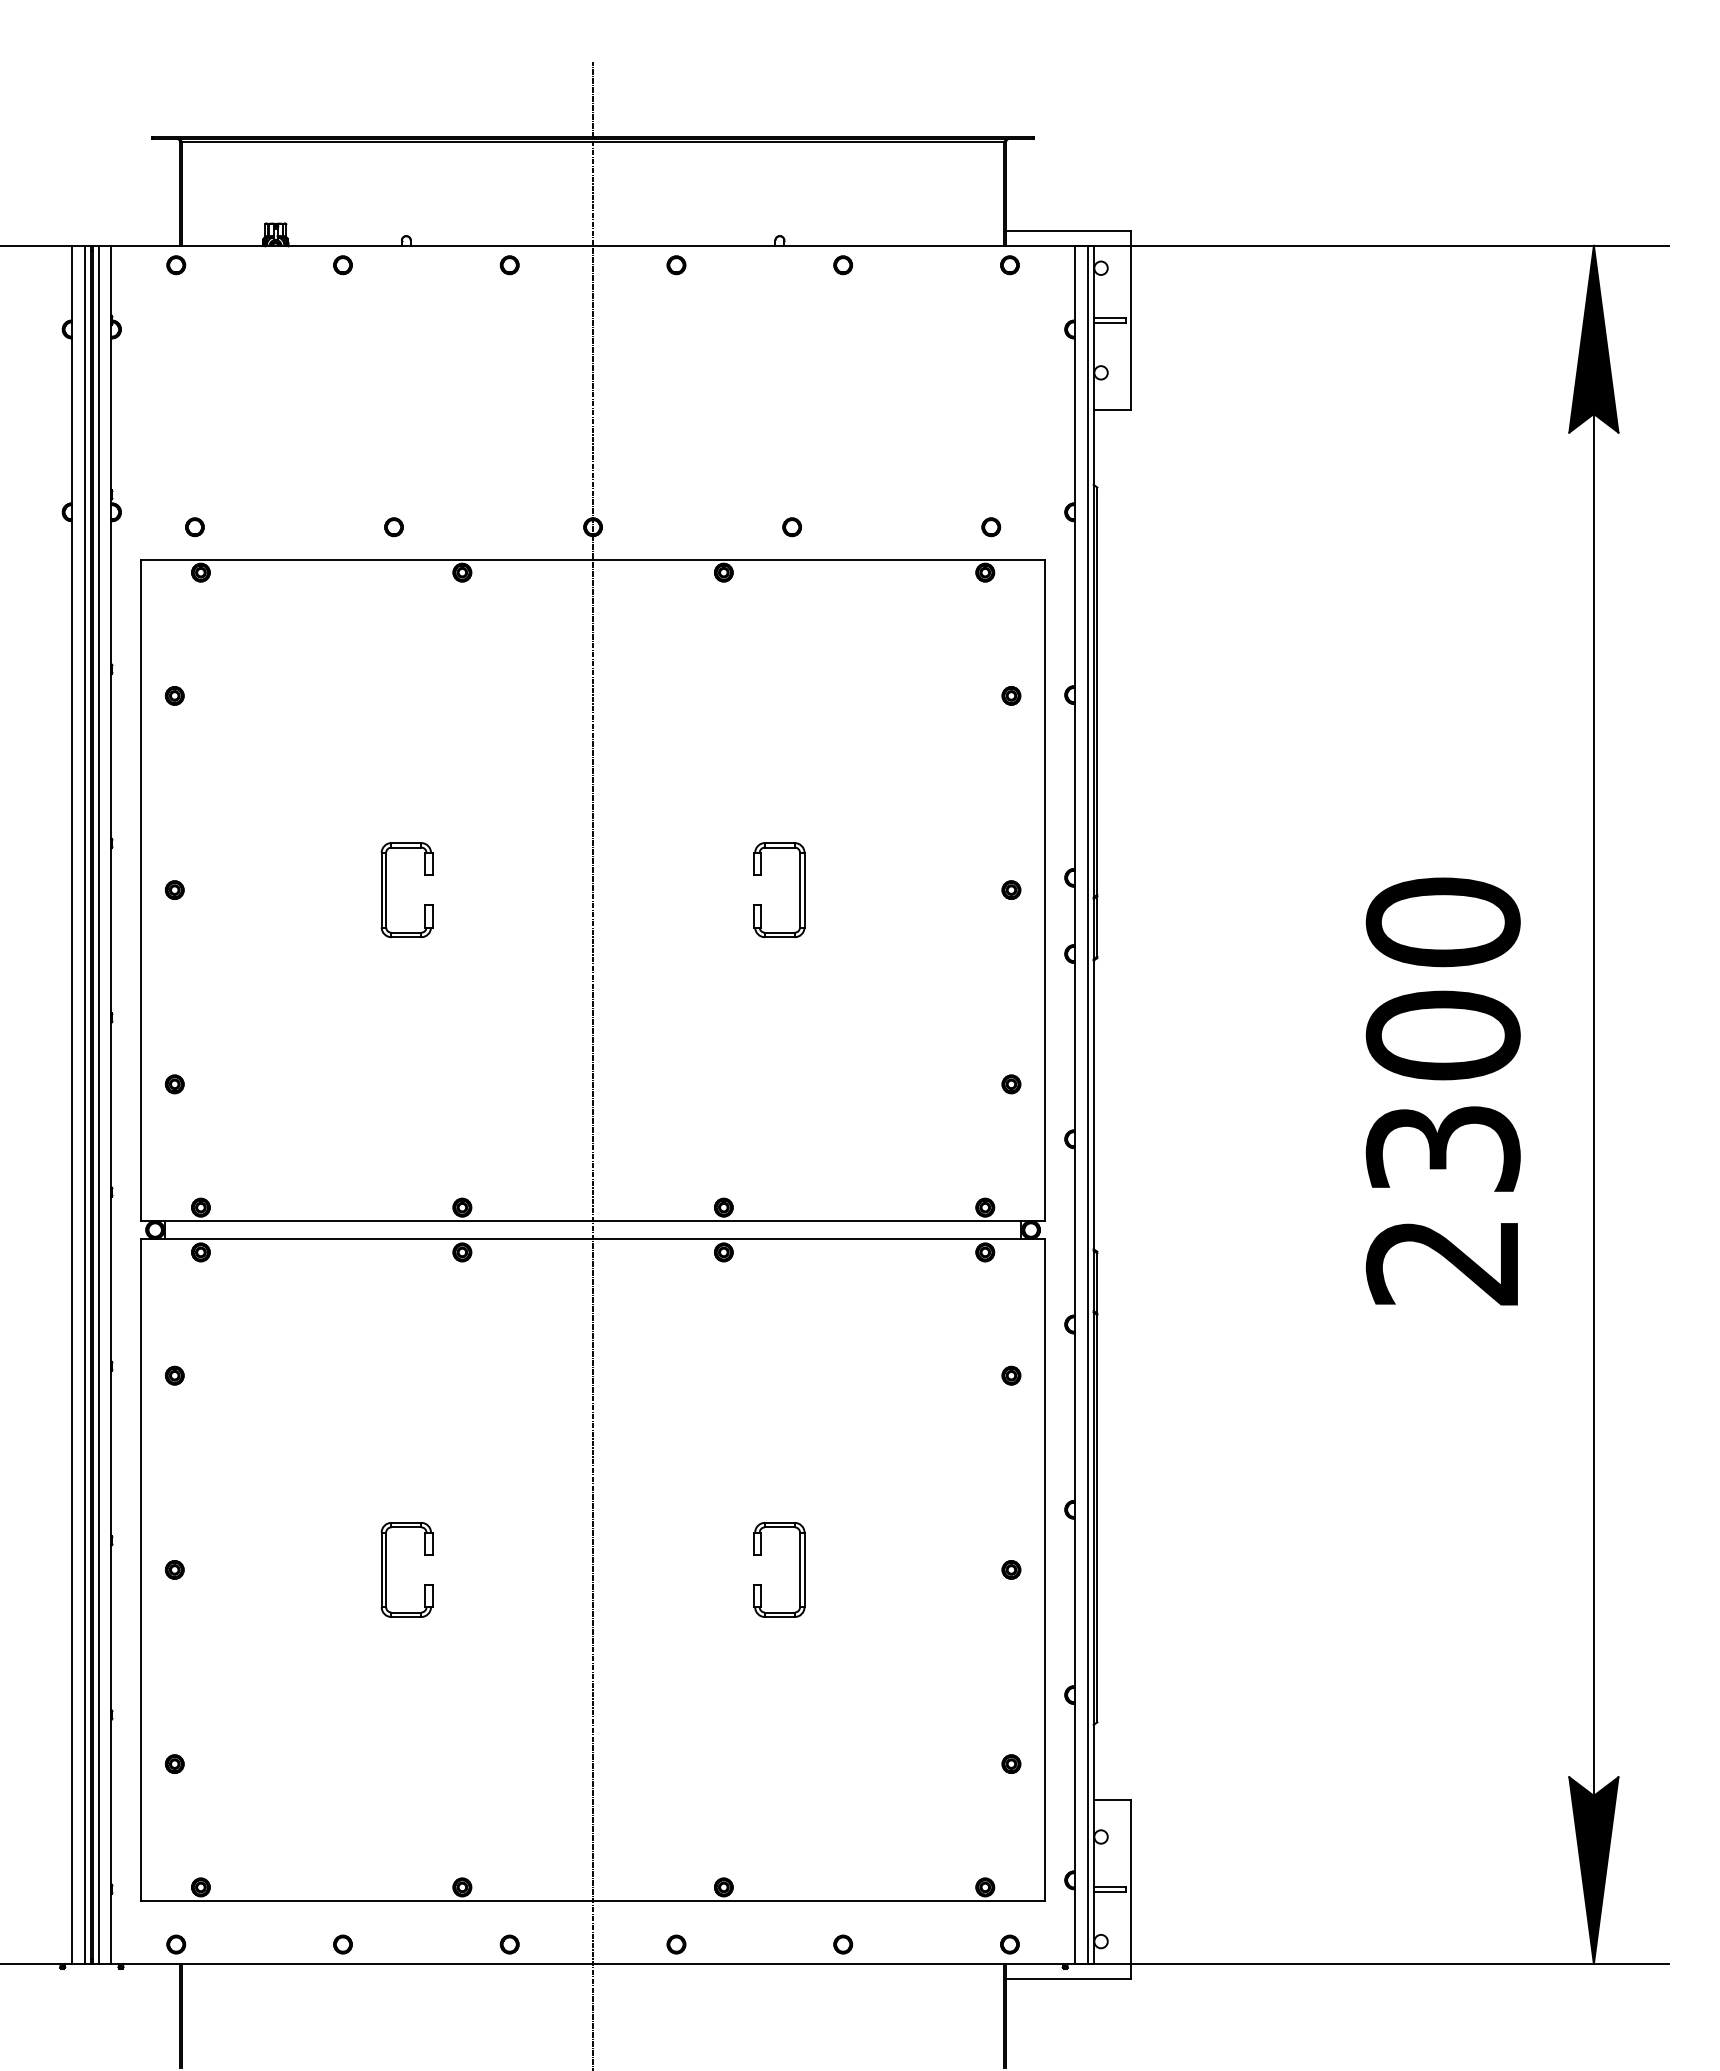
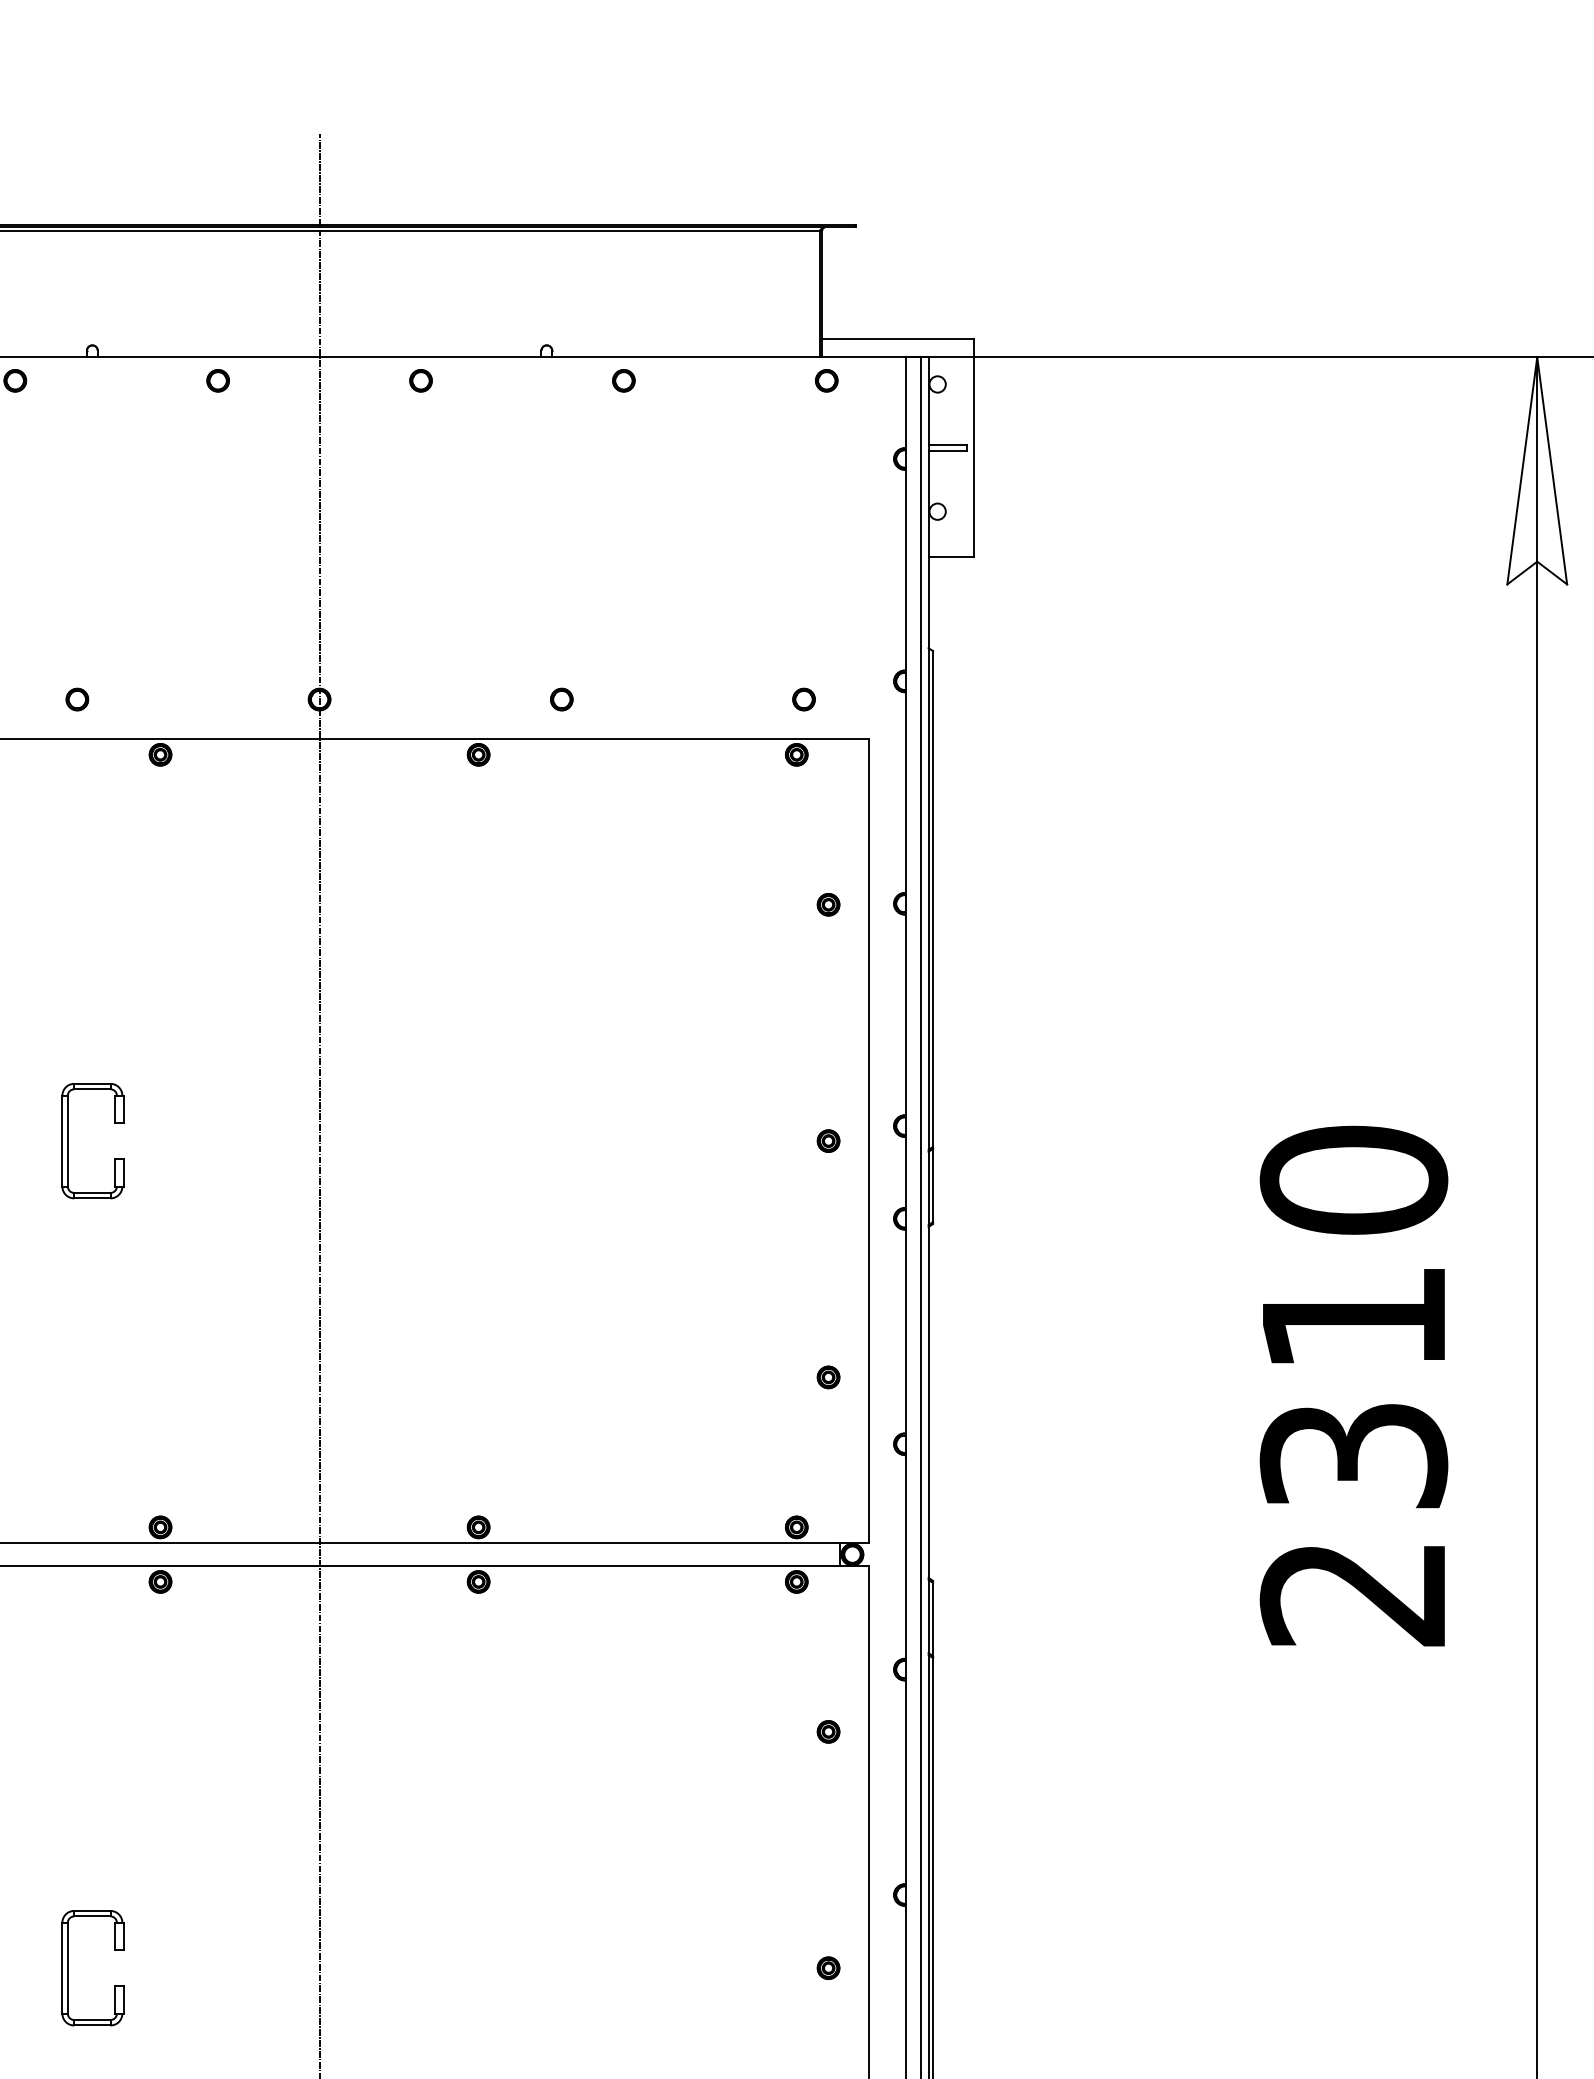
fill: (1593, 338) -> (1536, 469), removed
part: (799, 890) -> (570, 1141), removed
text: (1442, 1035) -> (1353, 1317), 2300 -> 2310
part: (799, 1569) -> (570, 1967), removed

